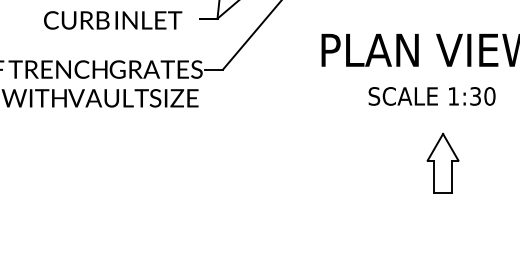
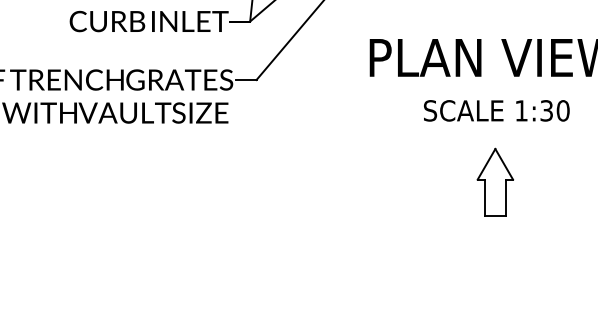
text: (112, 20) -> (148, 21), moved
part: (443, 162) -> (495, 181), moved

